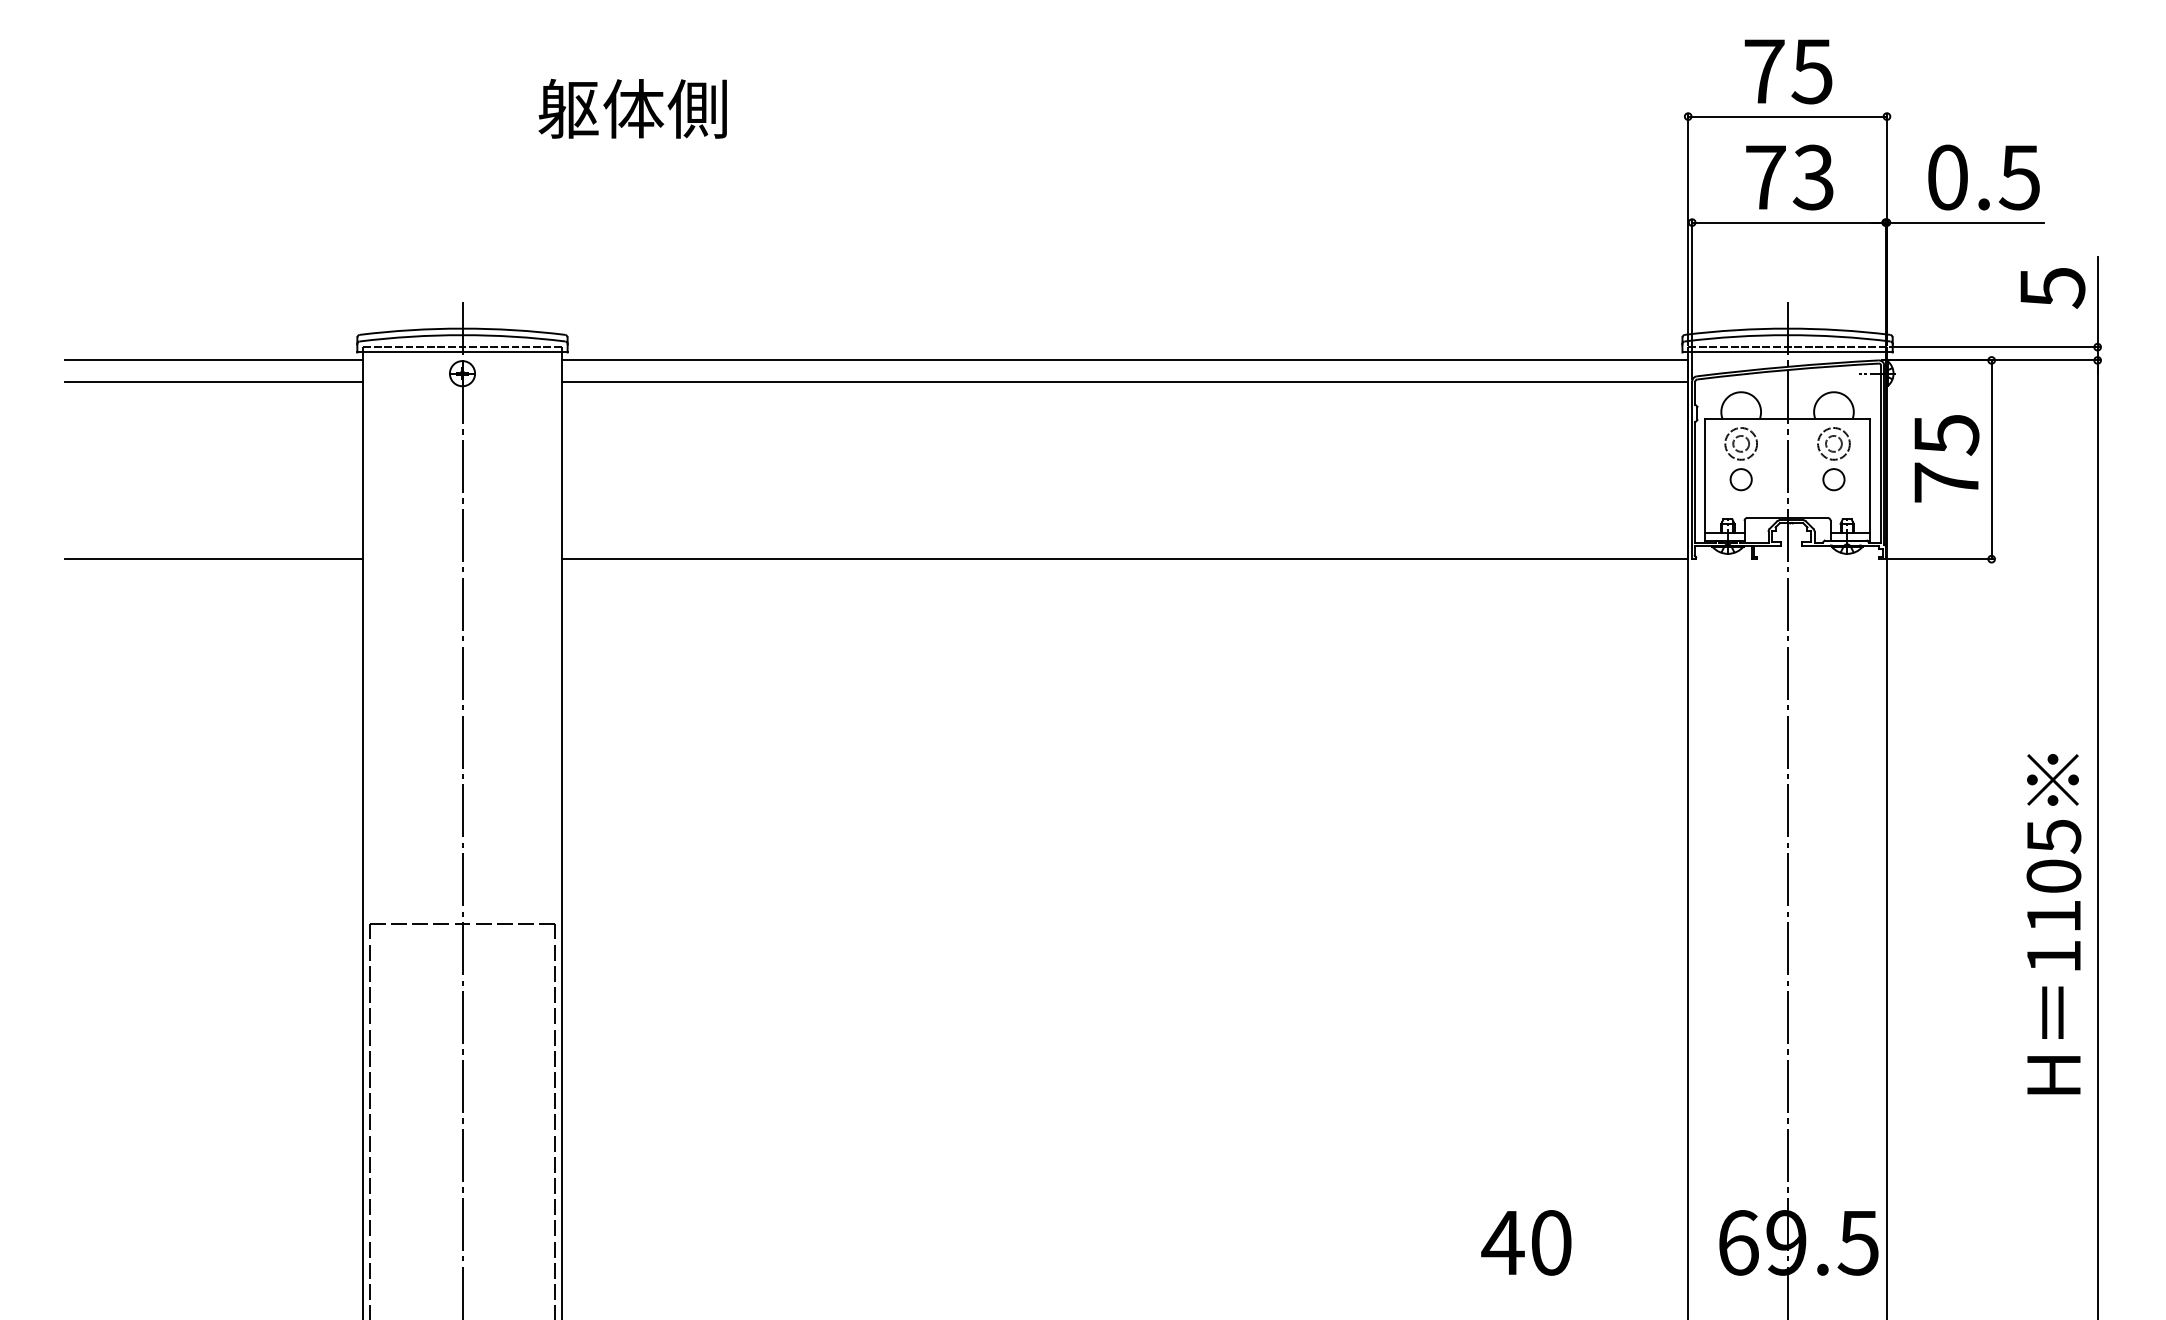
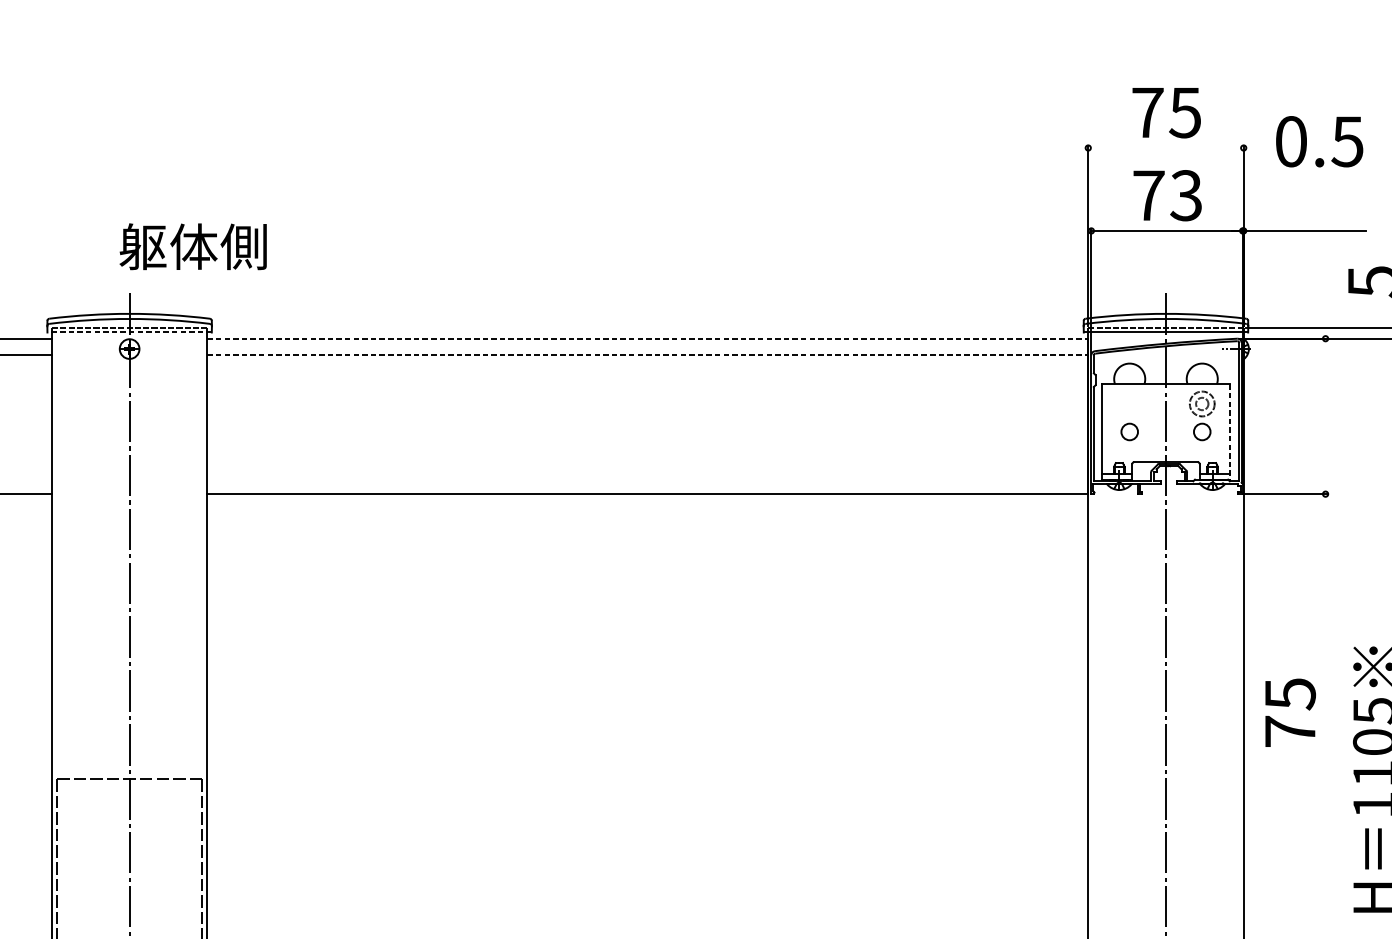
text: (632, 108) -> (192, 246), moved
line: (1787, 116) -> (1165, 147), removed
text: (1983, 177) -> (1319, 141), moved
line: (462, 352) -> (129, 332), solid -> dashed
line: (1125, 360) -> (648, 338), solid -> dashed
line: (1125, 381) -> (648, 355), solid -> dashed
part: (1740, 443) -> (1129, 403), removed
text: (1946, 458) -> (1290, 712), moved
line: (1991, 459) -> (1325, 416), removed
line: (1869, 479) -> (1230, 431), solid -> dashed

